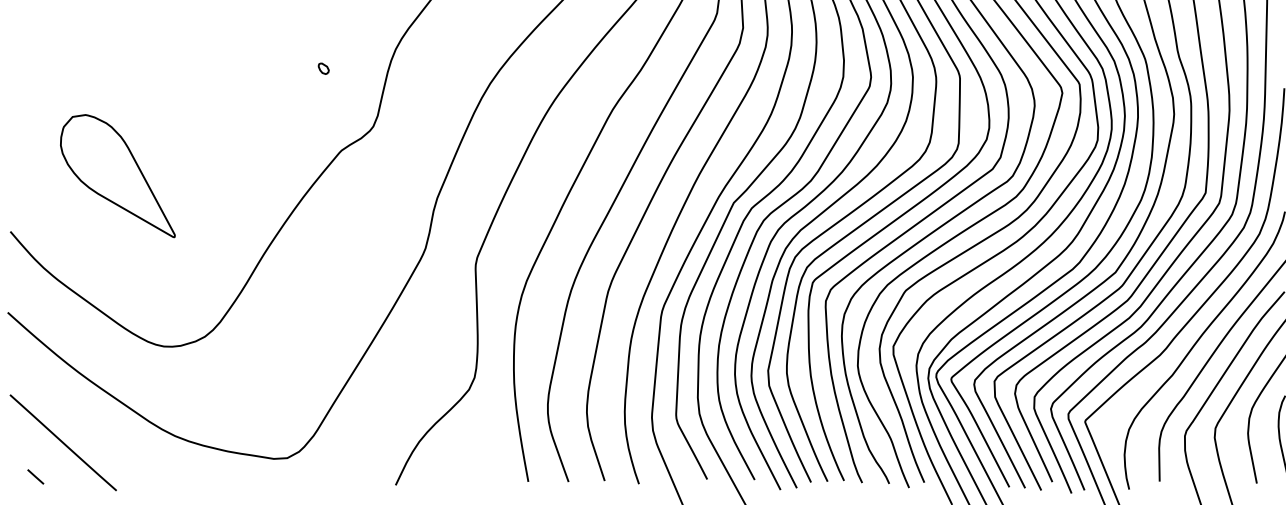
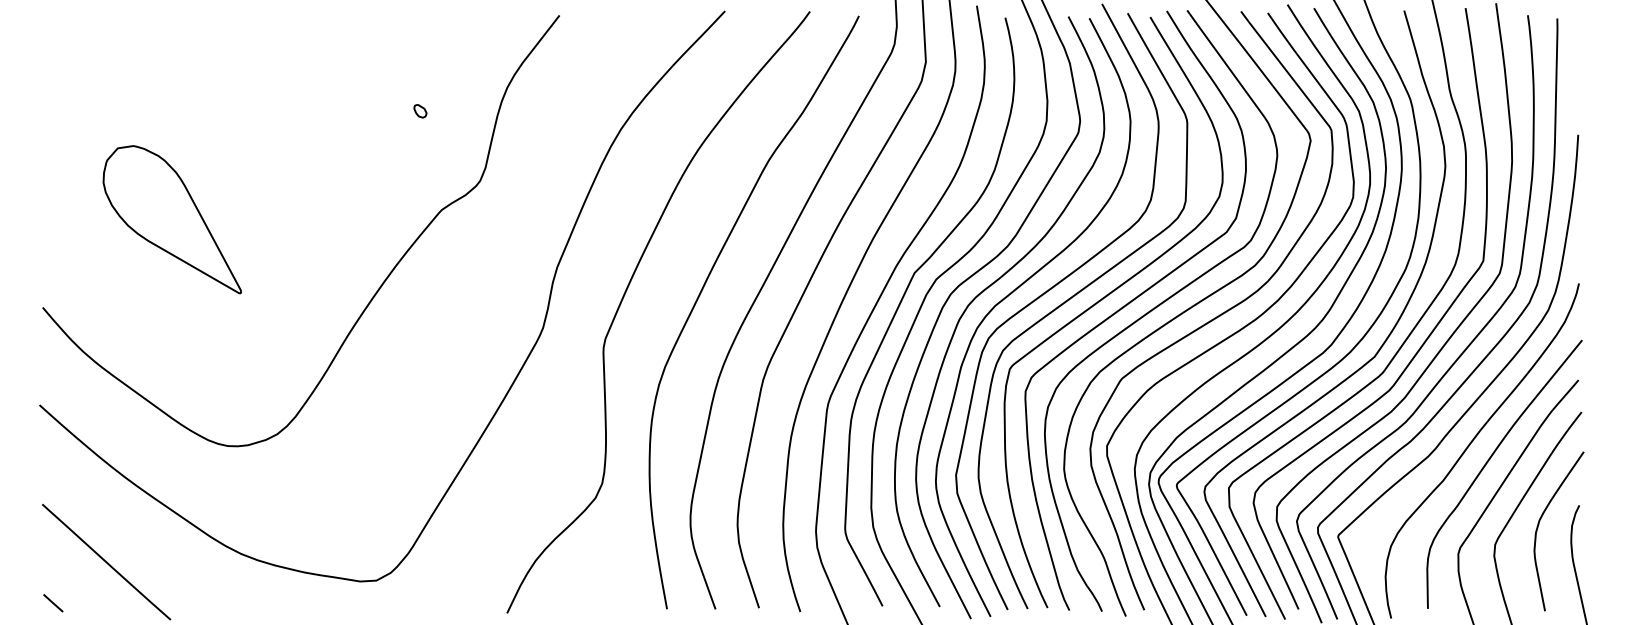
part: (117, 175) -> (171, 219), moved
line: (35, 477) -> (53, 603), moved

